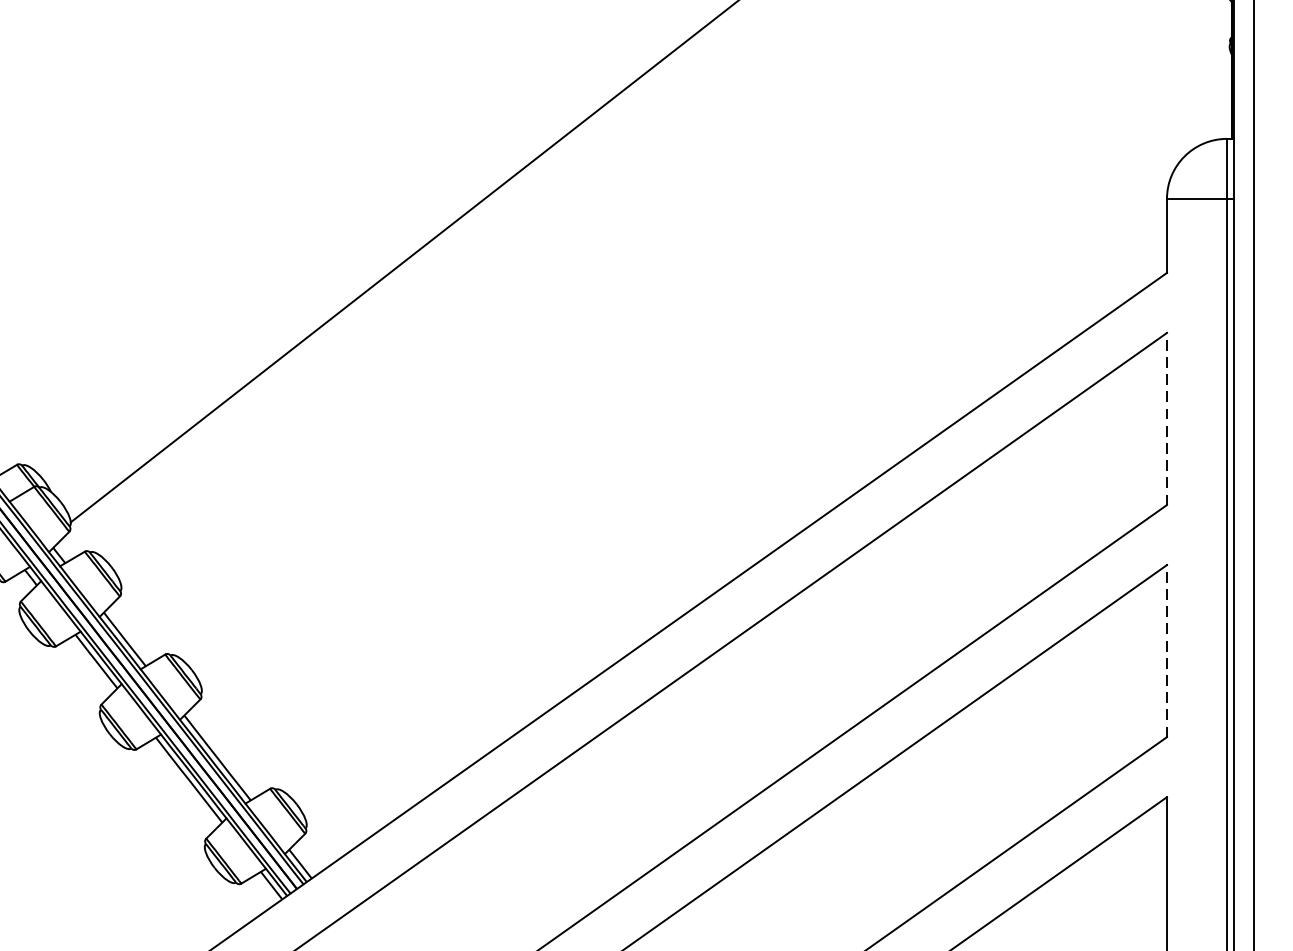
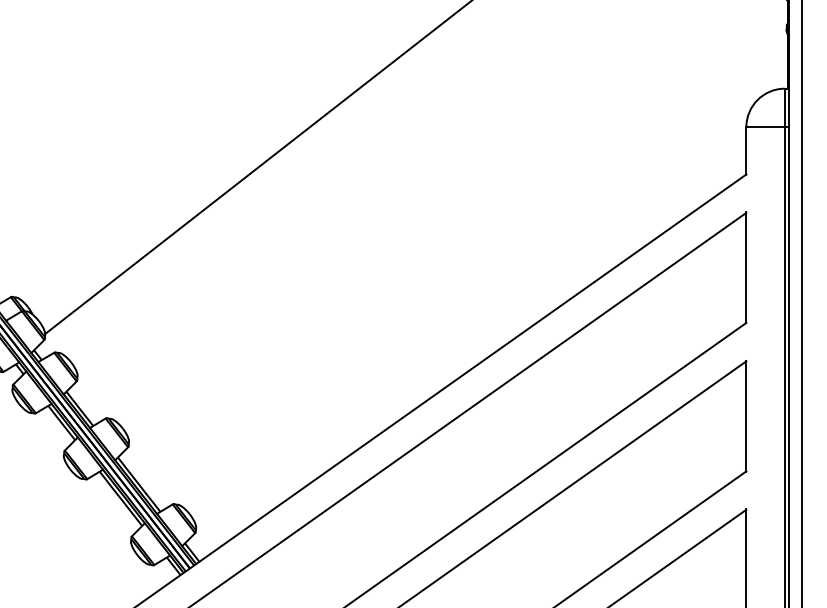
line: (1167, 418) -> (746, 267), dashed -> solid
line: (1167, 649) -> (746, 415), dashed -> solid

